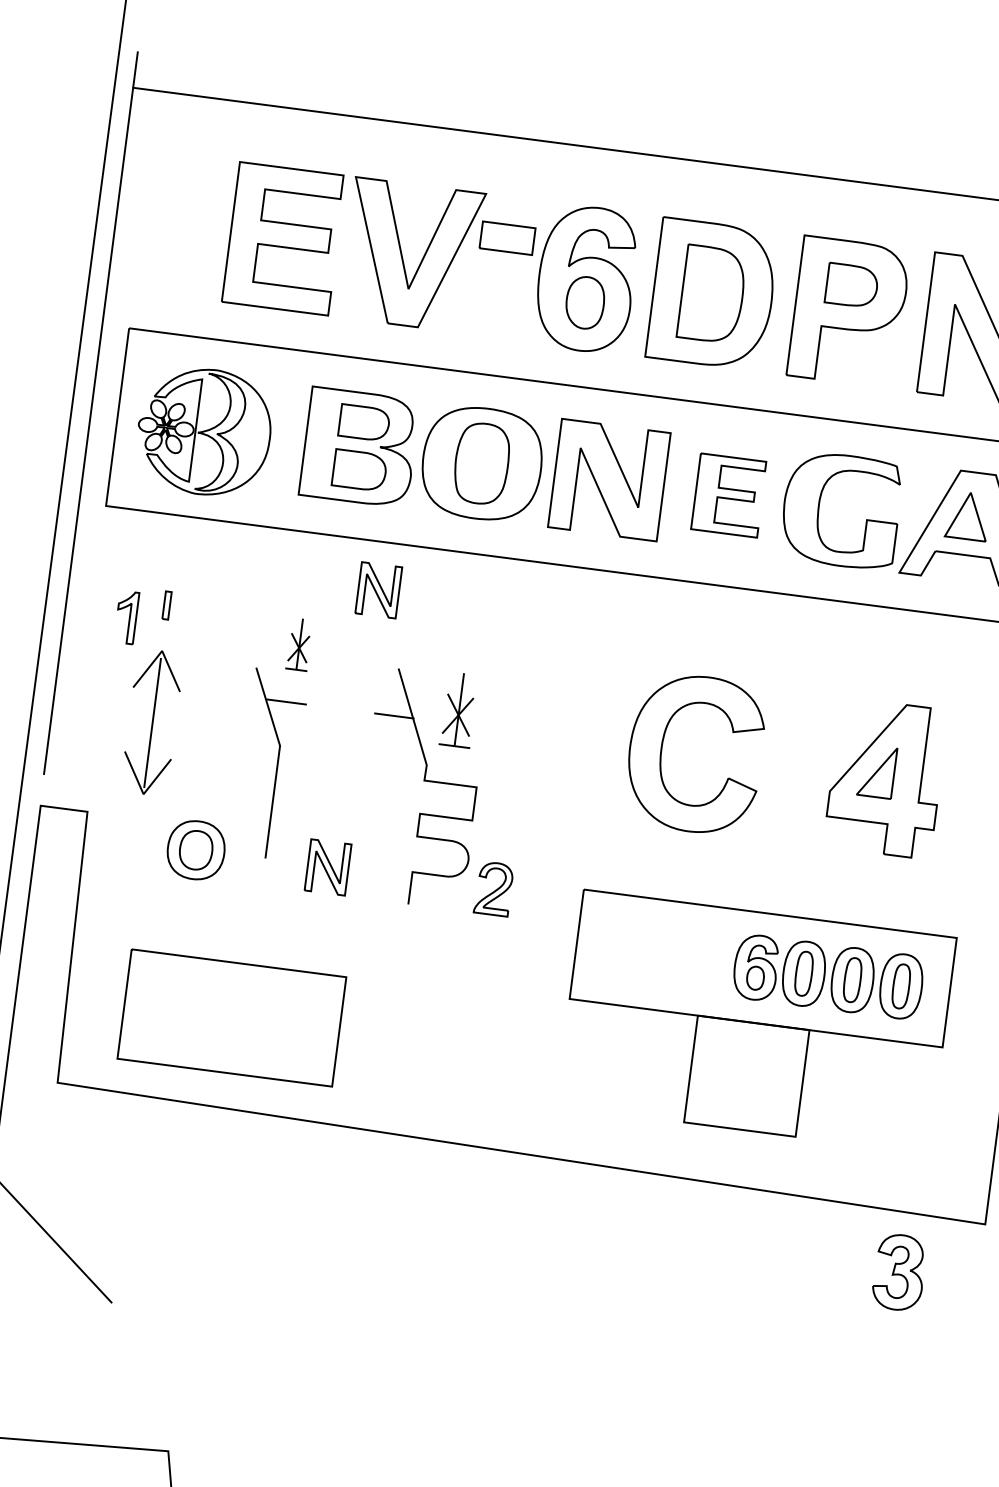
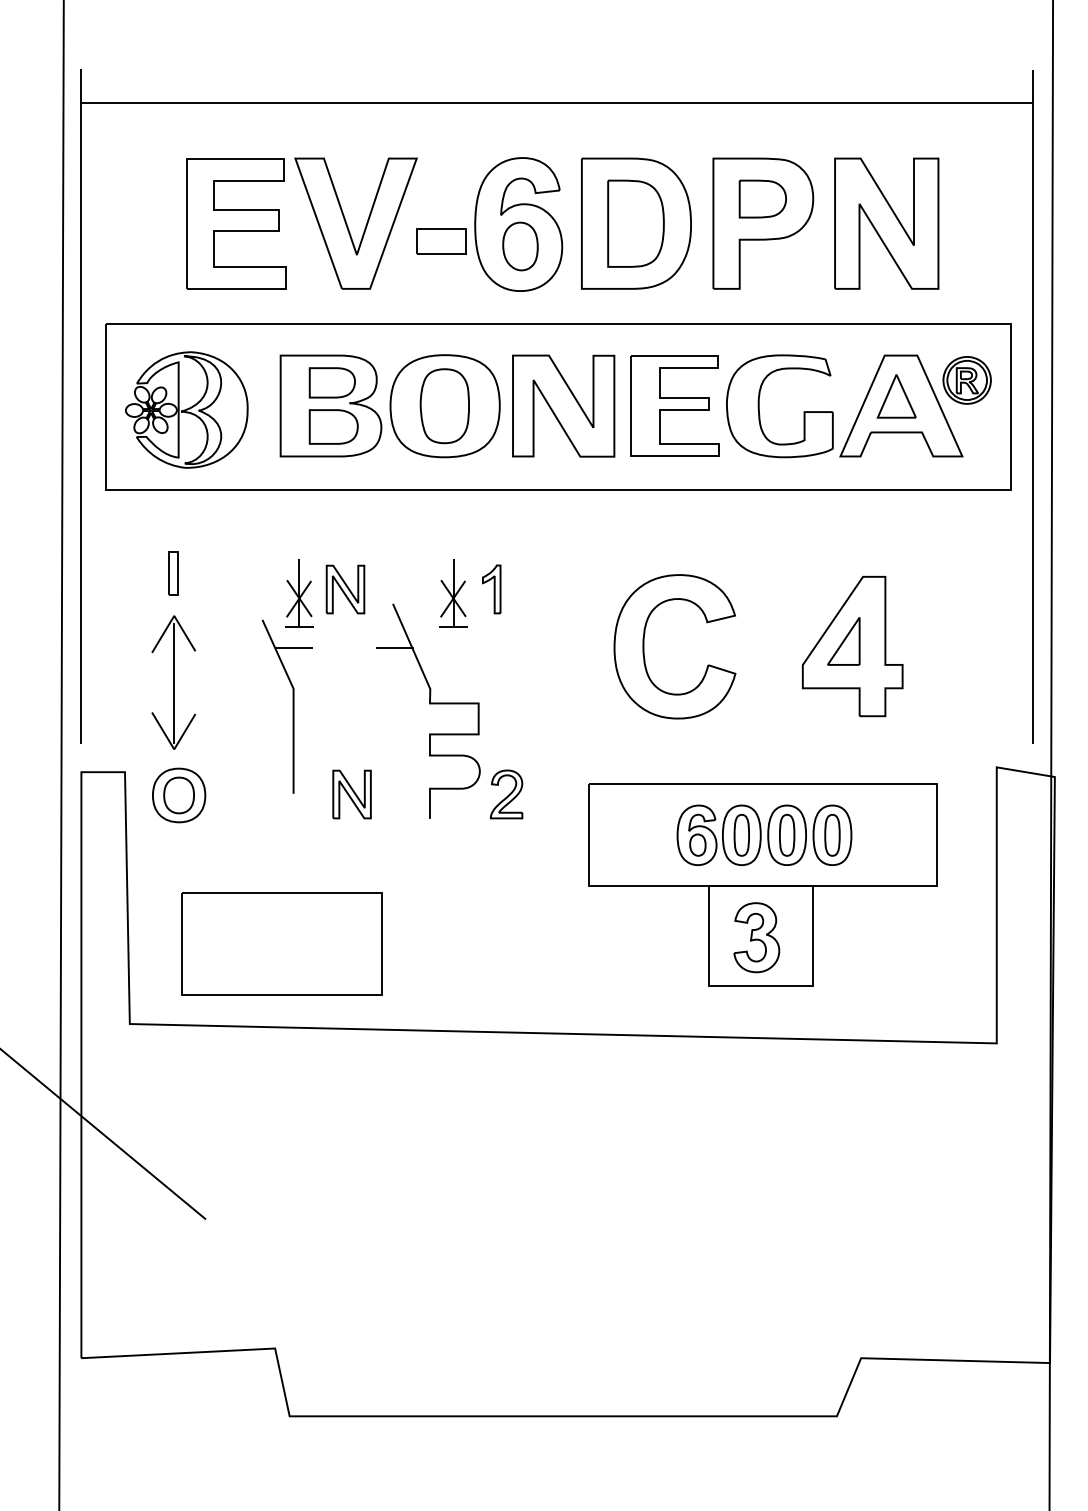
part: (507, 238) -> (441, 241), moved
part: (728, 494) -> (674, 405), size x1.43
part: (378, 590) -> (345, 589), moved
part: (167, 605) -> (173, 573), size x1.67
part: (126, 617) -> (491, 589), moved
part: (299, 644) -> (299, 593), size x1.43
part: (459, 709) -> (453, 593), moved
part: (196, 850) -> (179, 795), moved
part: (828, 976) -> (764, 834), moved
part: (899, 1272) -> (756, 937), moved

